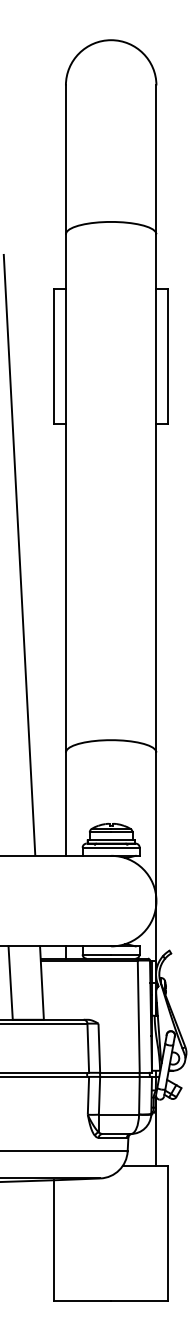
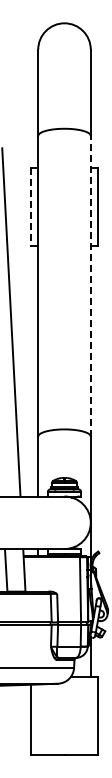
line: (54, 357) -> (31, 207), solid -> dashed
line: (155, 492) -> (90, 285), solid -> dashed

